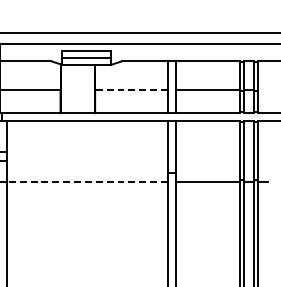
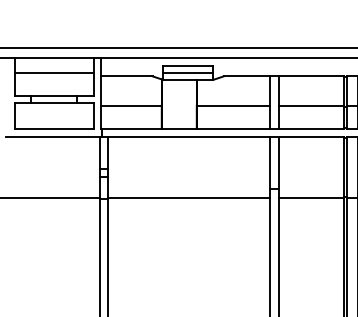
line: (131, 90) -> (233, 105), dashed -> solid
line: (86, 182) -> (188, 198), dashed -> solid

